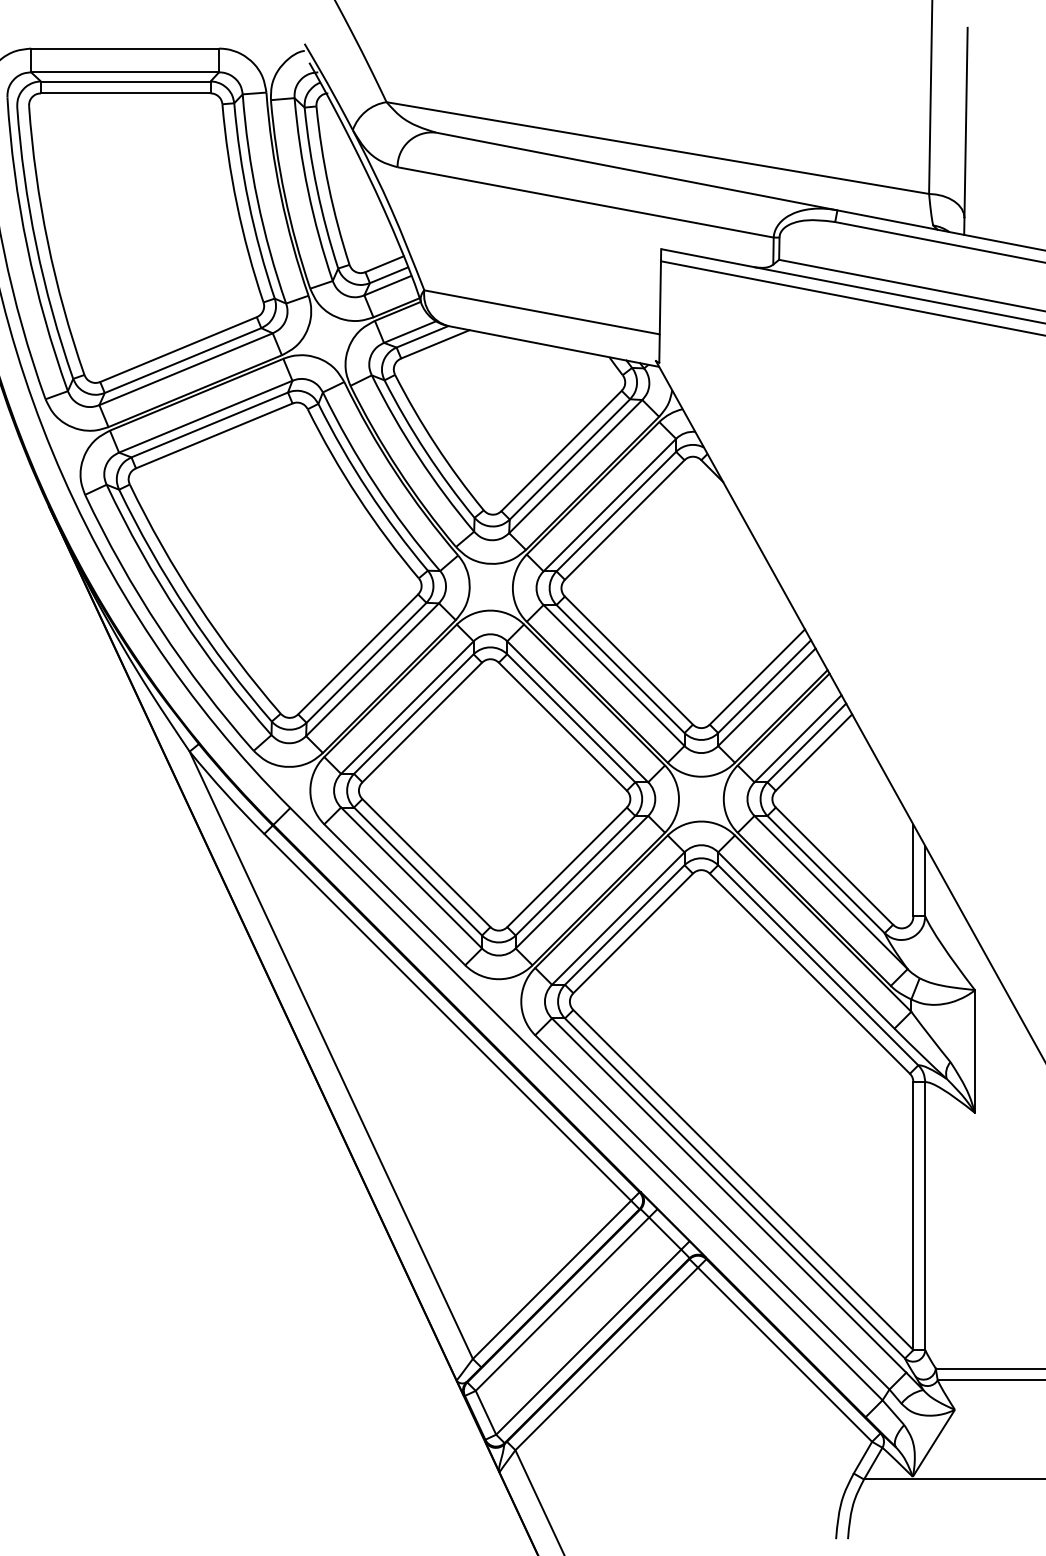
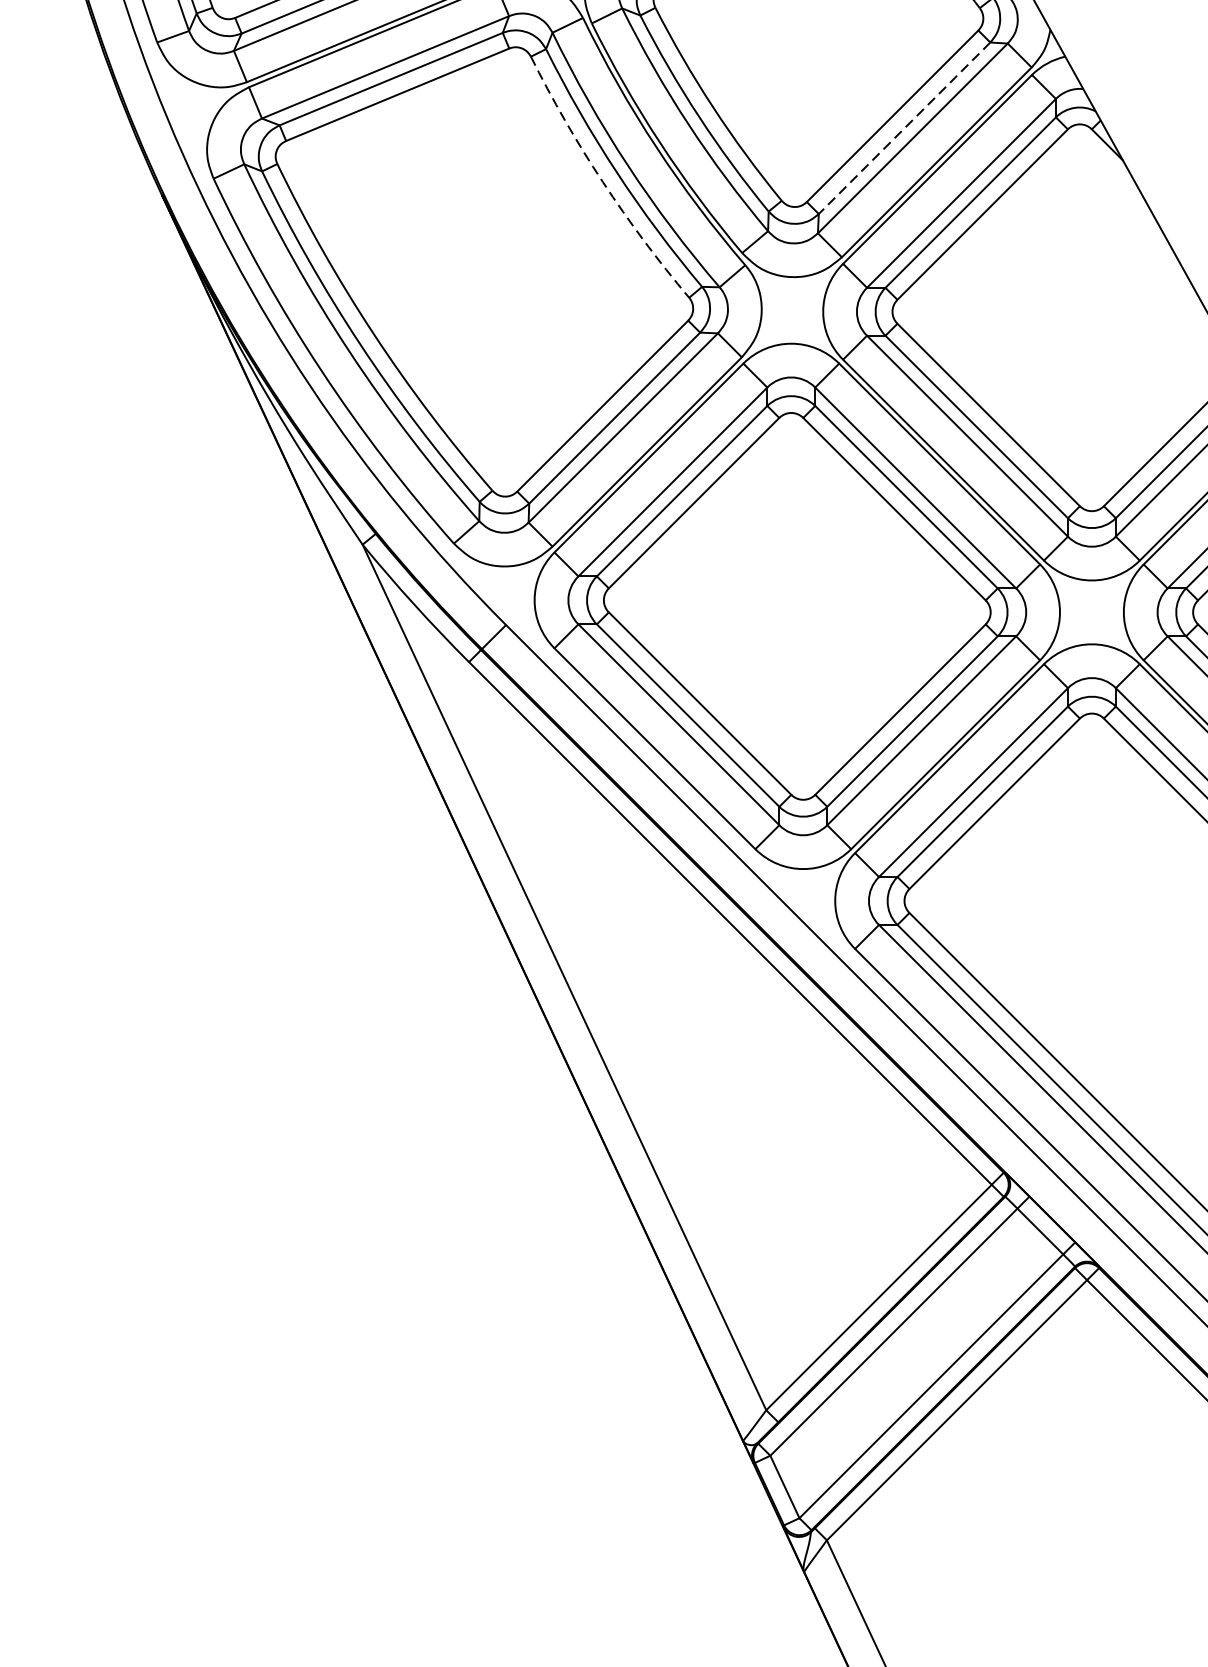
line: (569, 459) -> (903, 128), solid -> dashed
arc: (358, 497) -> (603, 182), solid -> dashed

